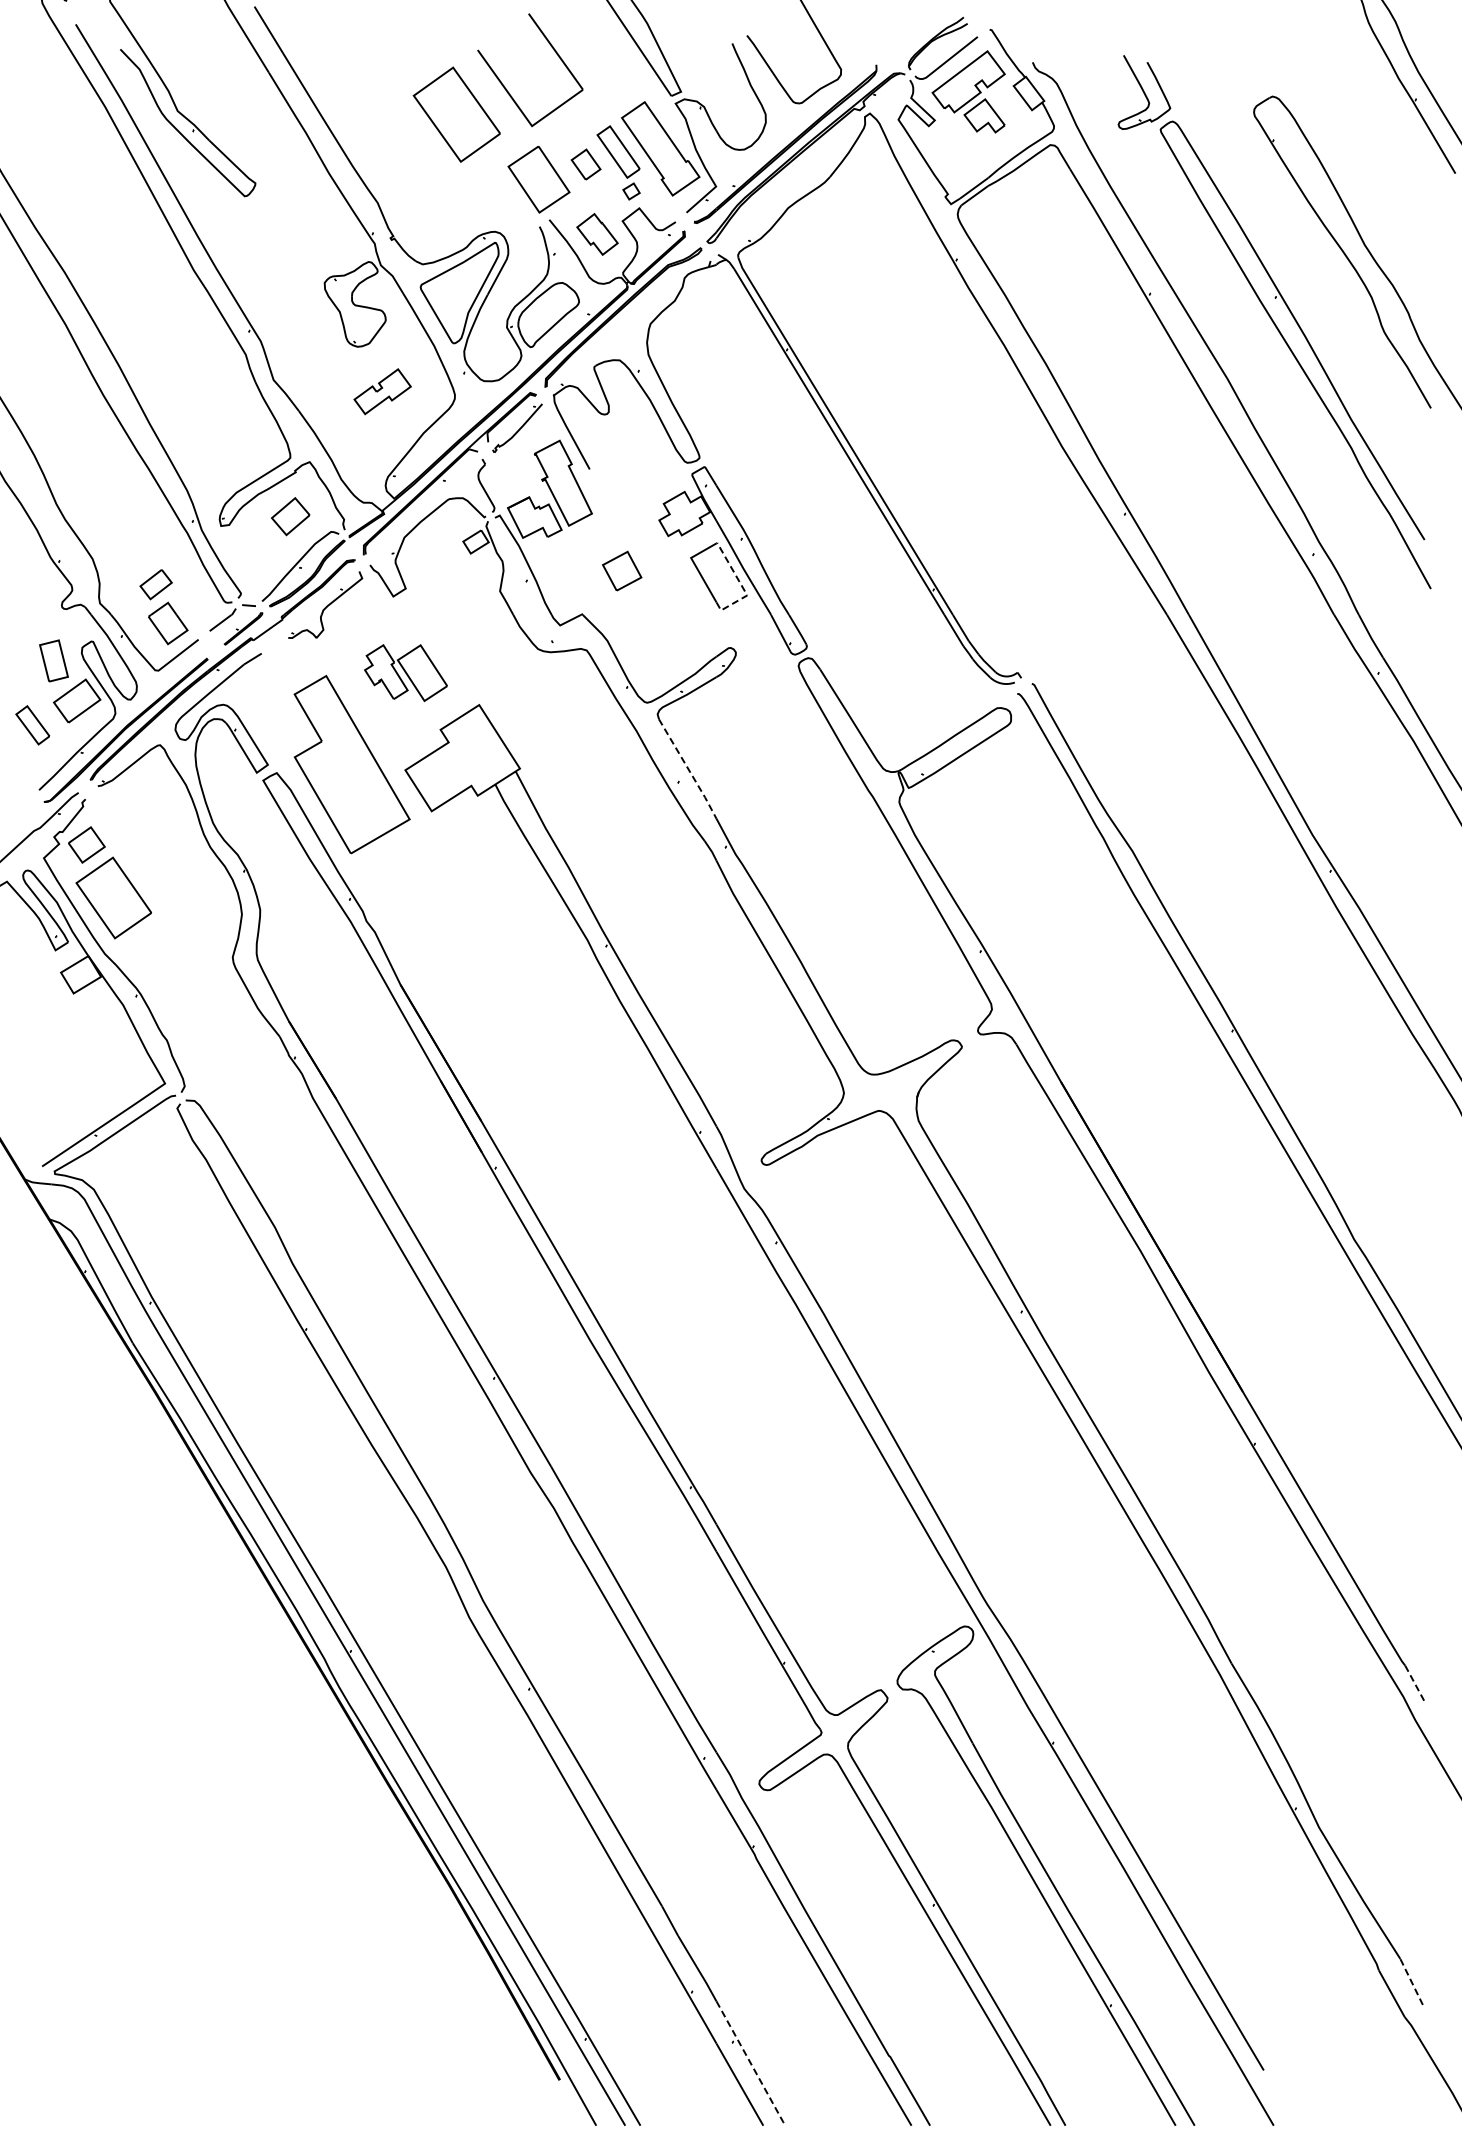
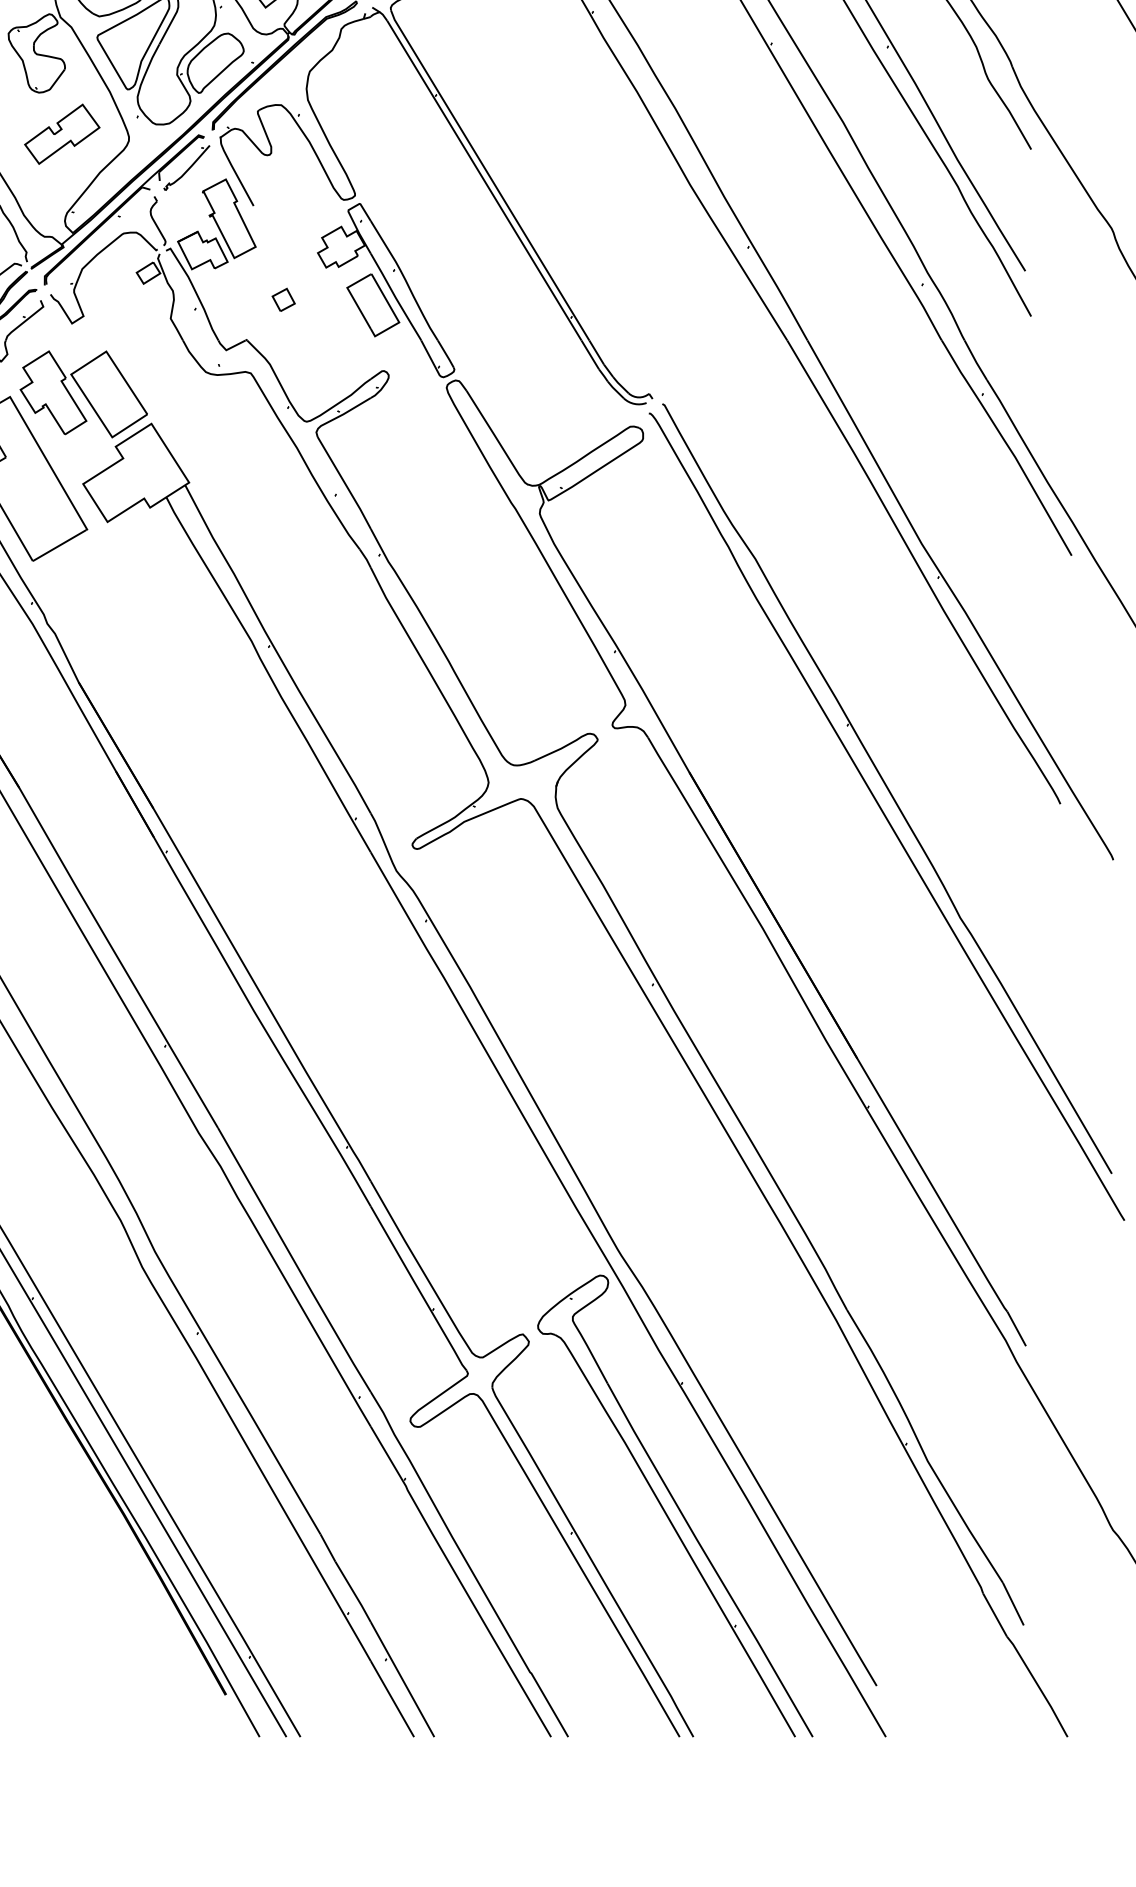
part: (382, 391) -> (62, 133), size x1.43
part: (622, 570) -> (283, 299), size x0.62
line: (742, 587) -> (394, 315), dashed -> solid
part: (405, 672) -> (83, 393), size x1.67
line: (688, 769) -> (344, 483), dashed -> solid
line: (1415, 1684) -> (1016, 1329), dashed -> solid
line: (1411, 1981) -> (1013, 1603), dashed -> solid
line: (751, 2064) -> (403, 1680), dashed -> solid

